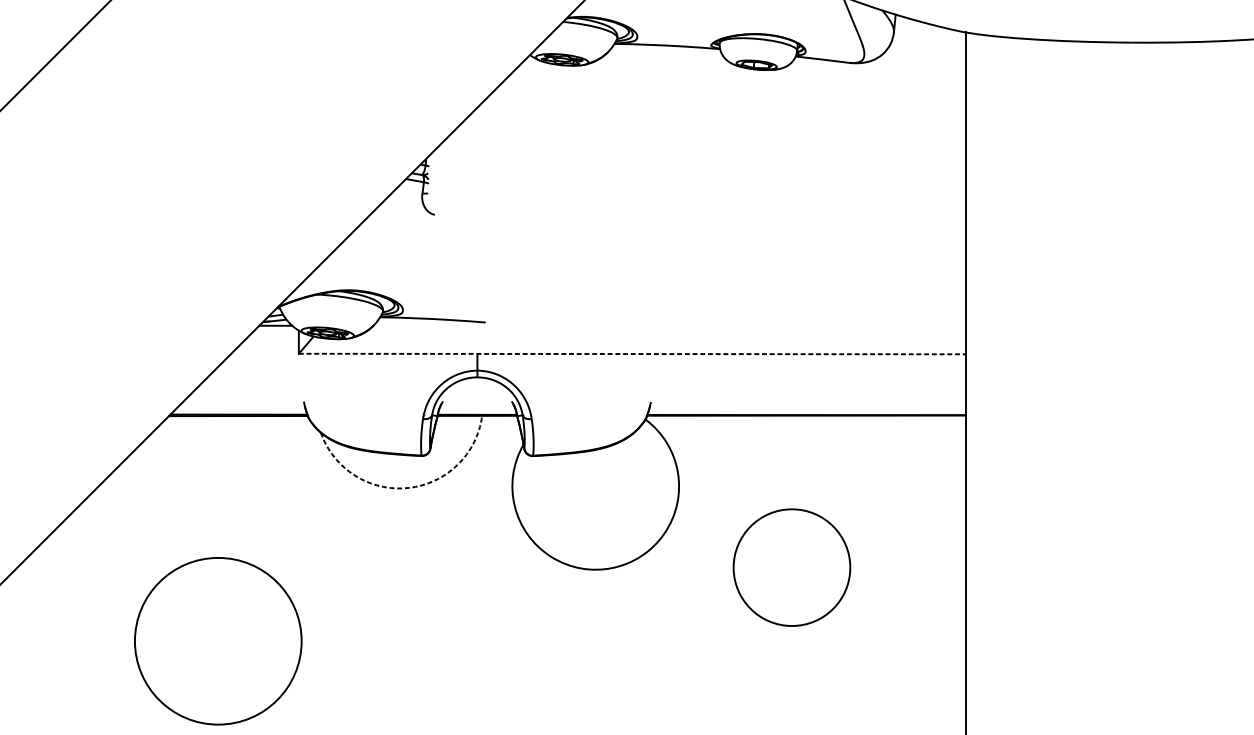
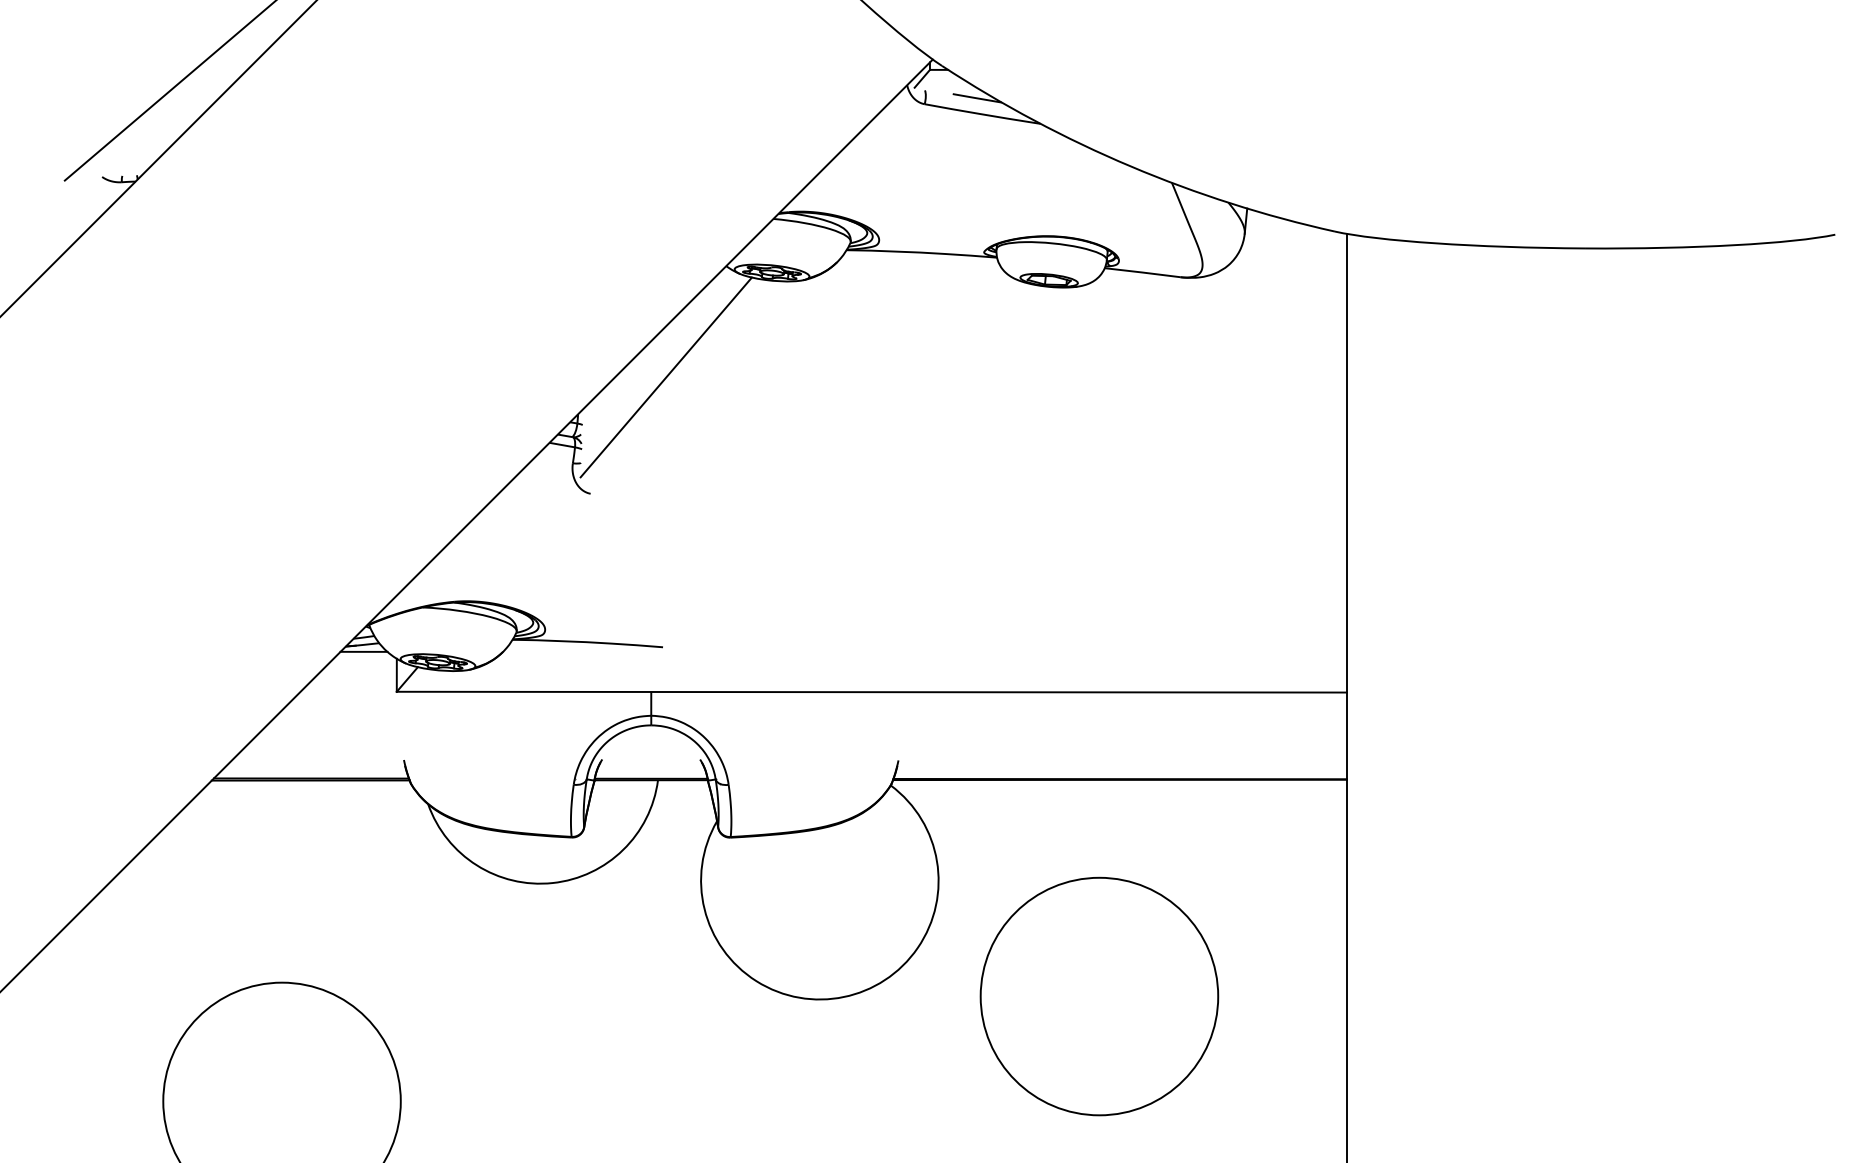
line: (487, 133) -> (665, 377), added
line: (631, 354) -> (871, 692), dashed -> solid
arc: (408, 488) -> (552, 883), dashed -> solid
circle: (792, 567) -> (1099, 996), size x1.43

